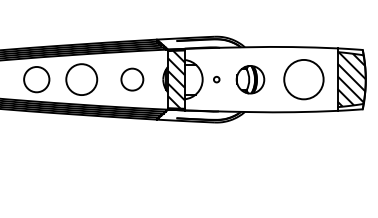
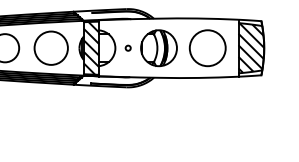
circle: (132, 79) -> (51, 48), size x1.67
part: (250, 79) -> (159, 48), size x1.43

